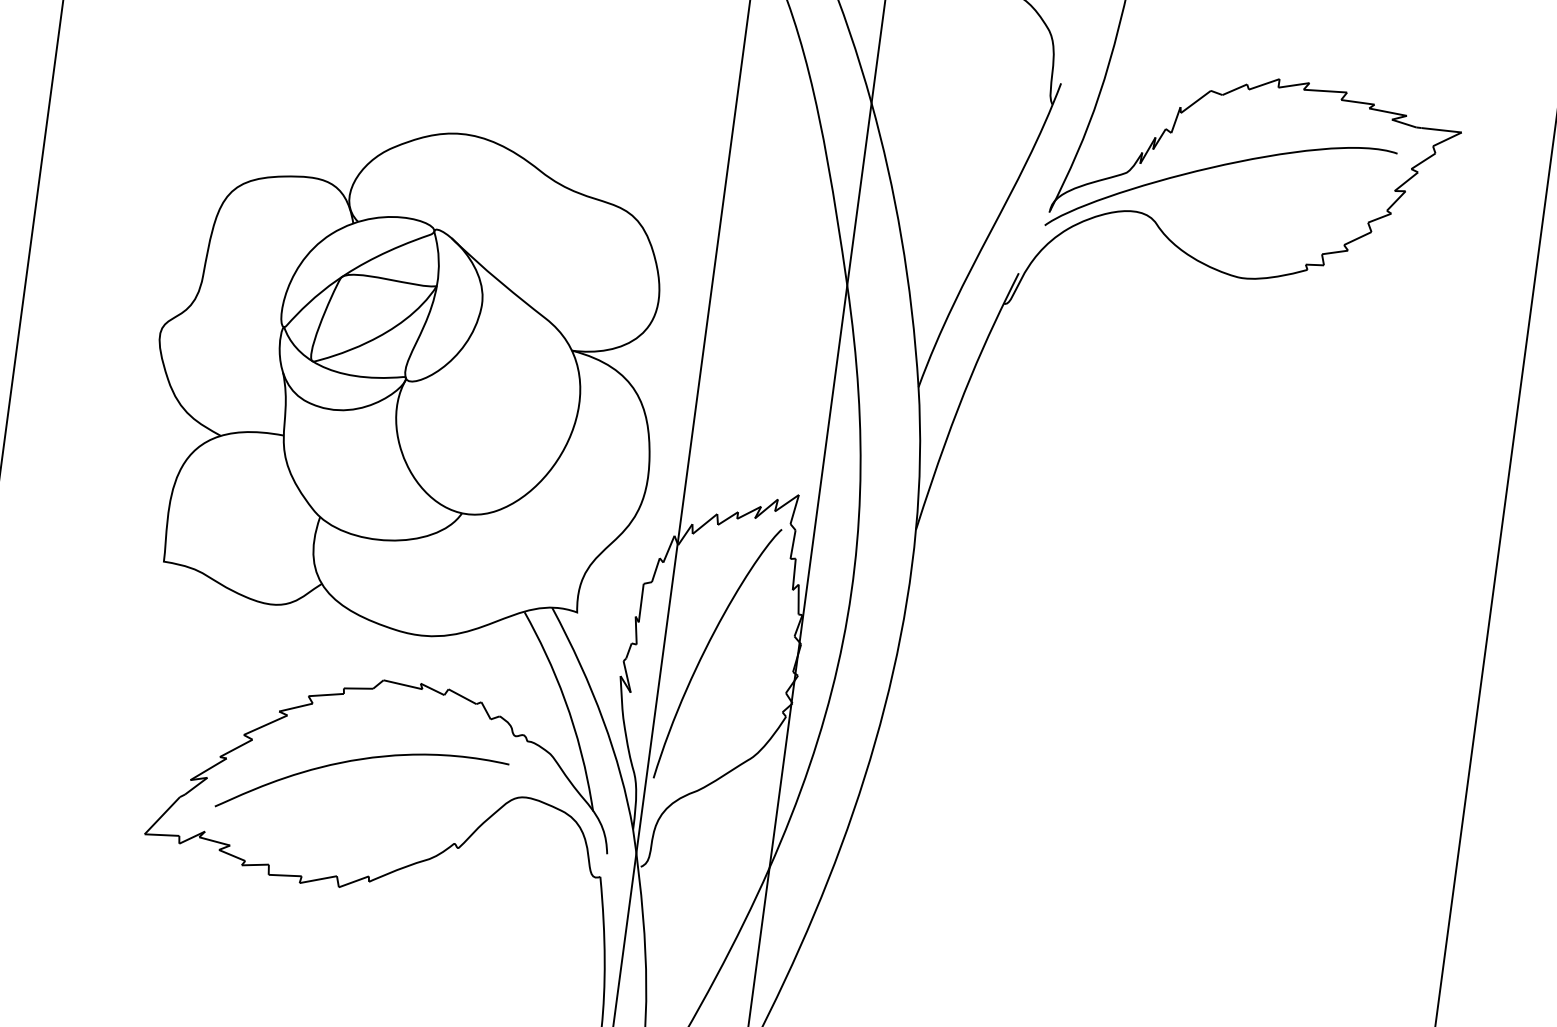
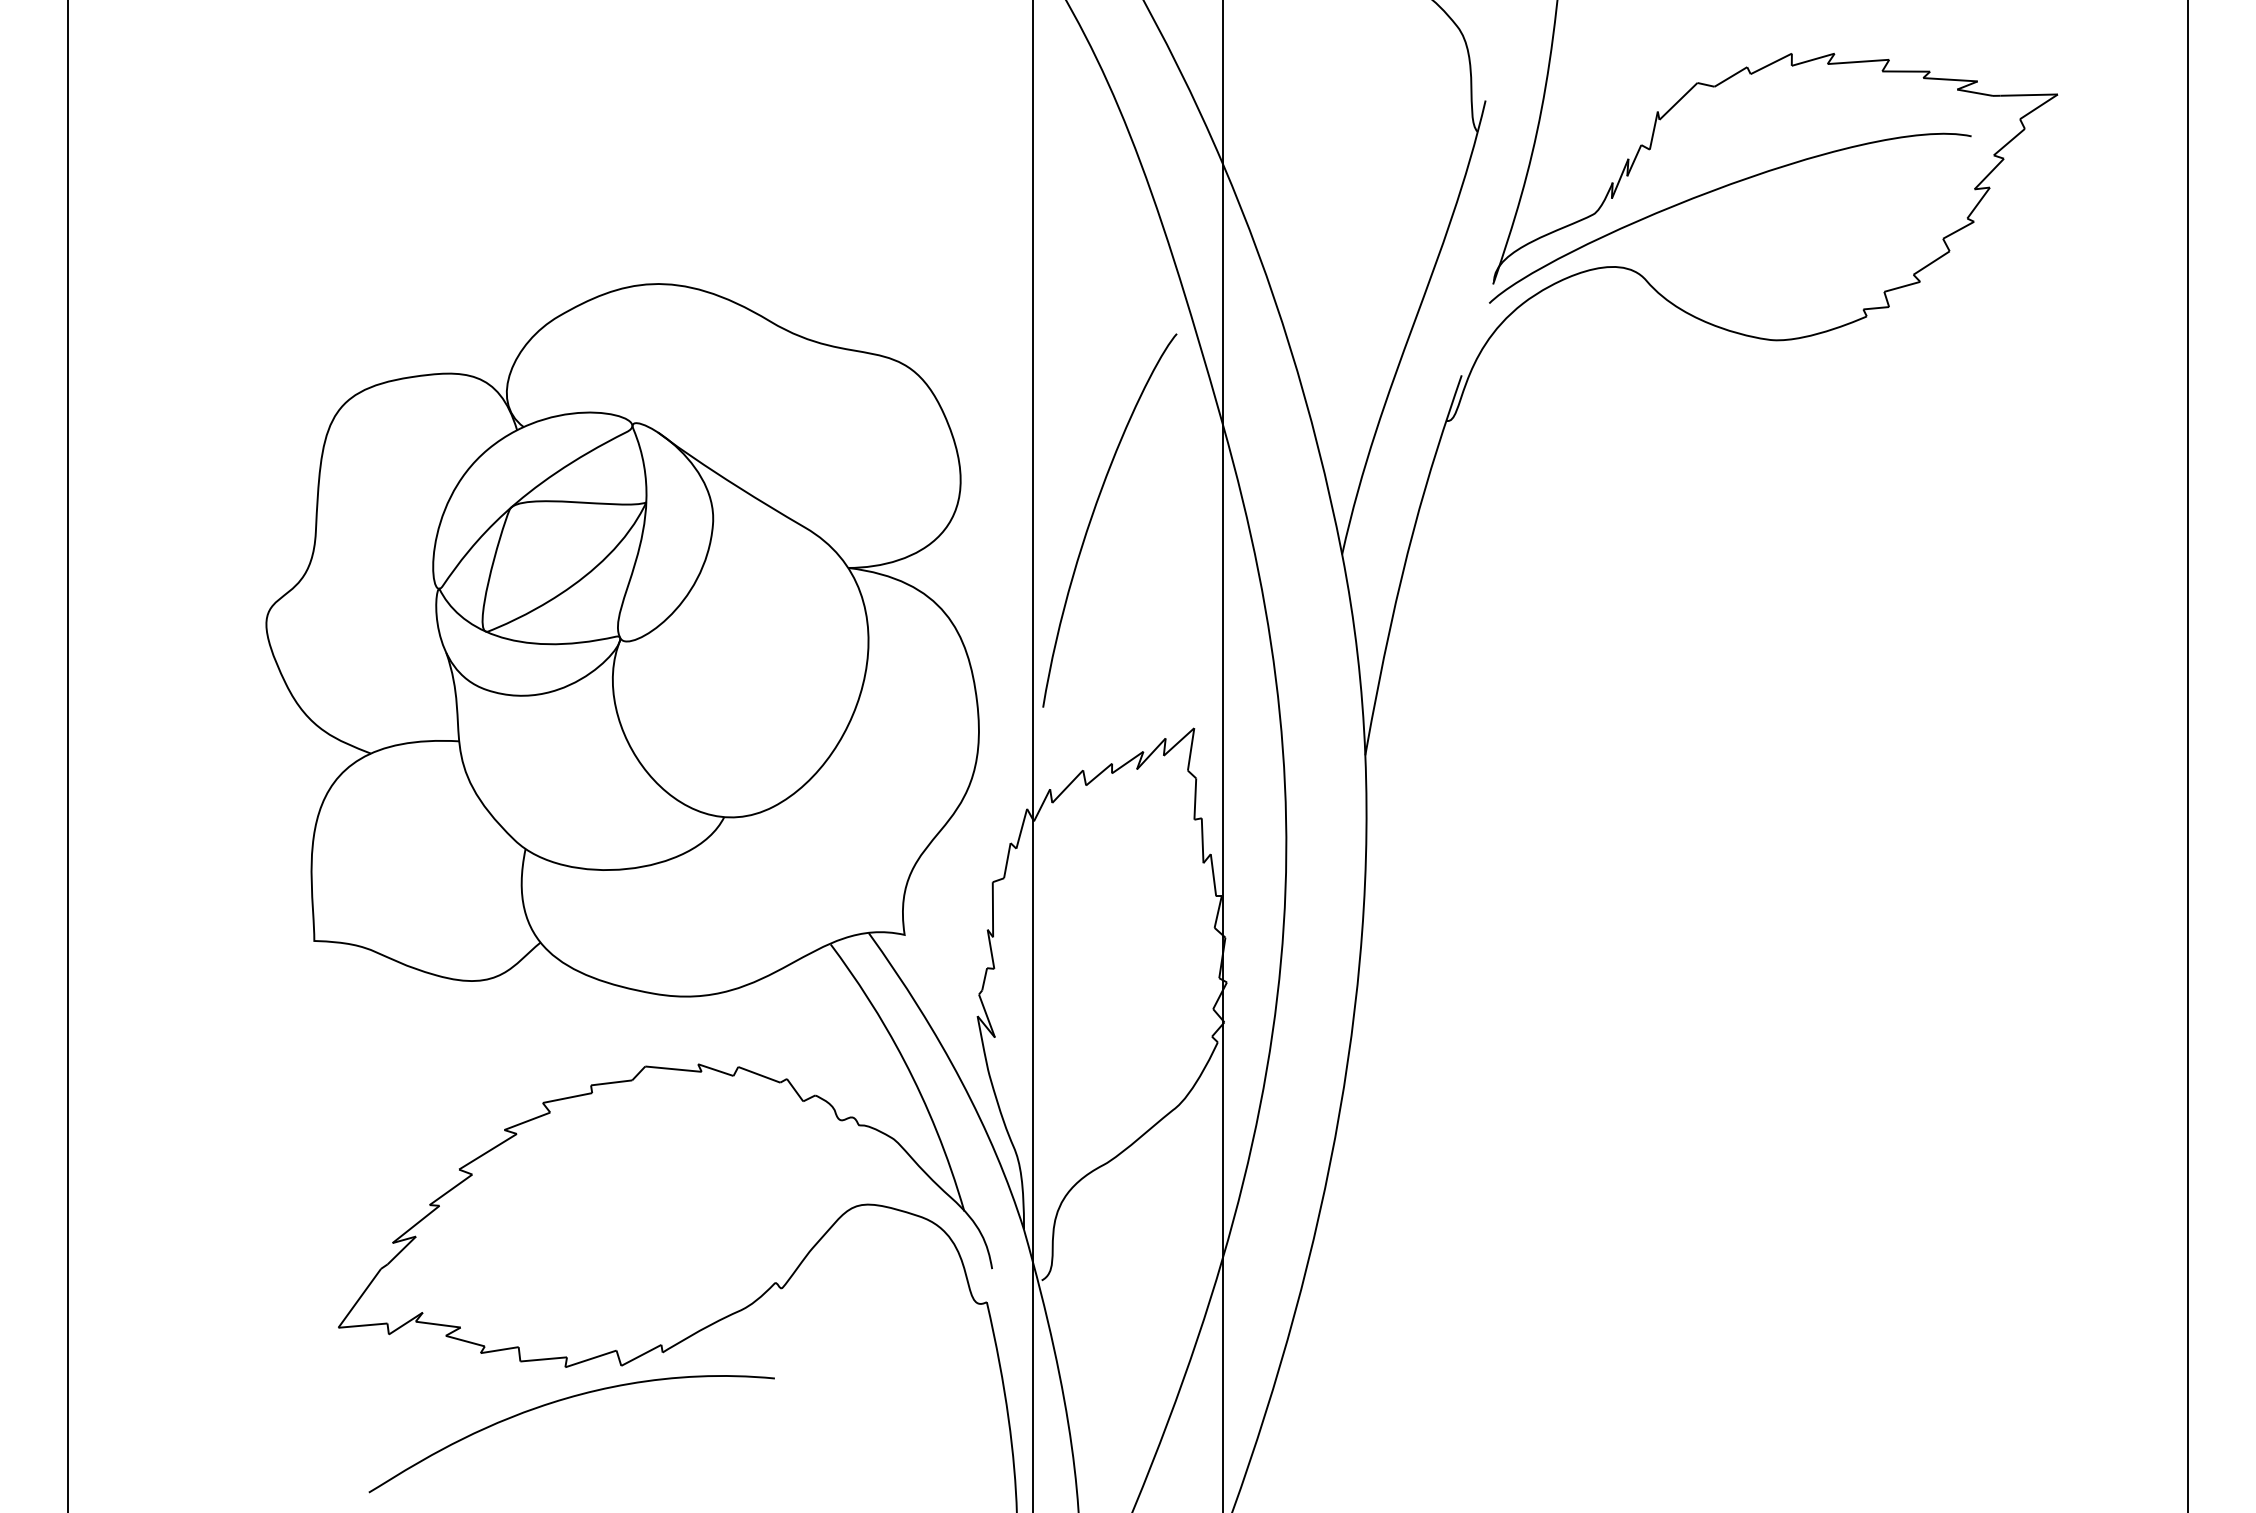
curve: (706, 648) -> (1093, 515), moved
curve: (357, 760) -> (560, 1401), moved

